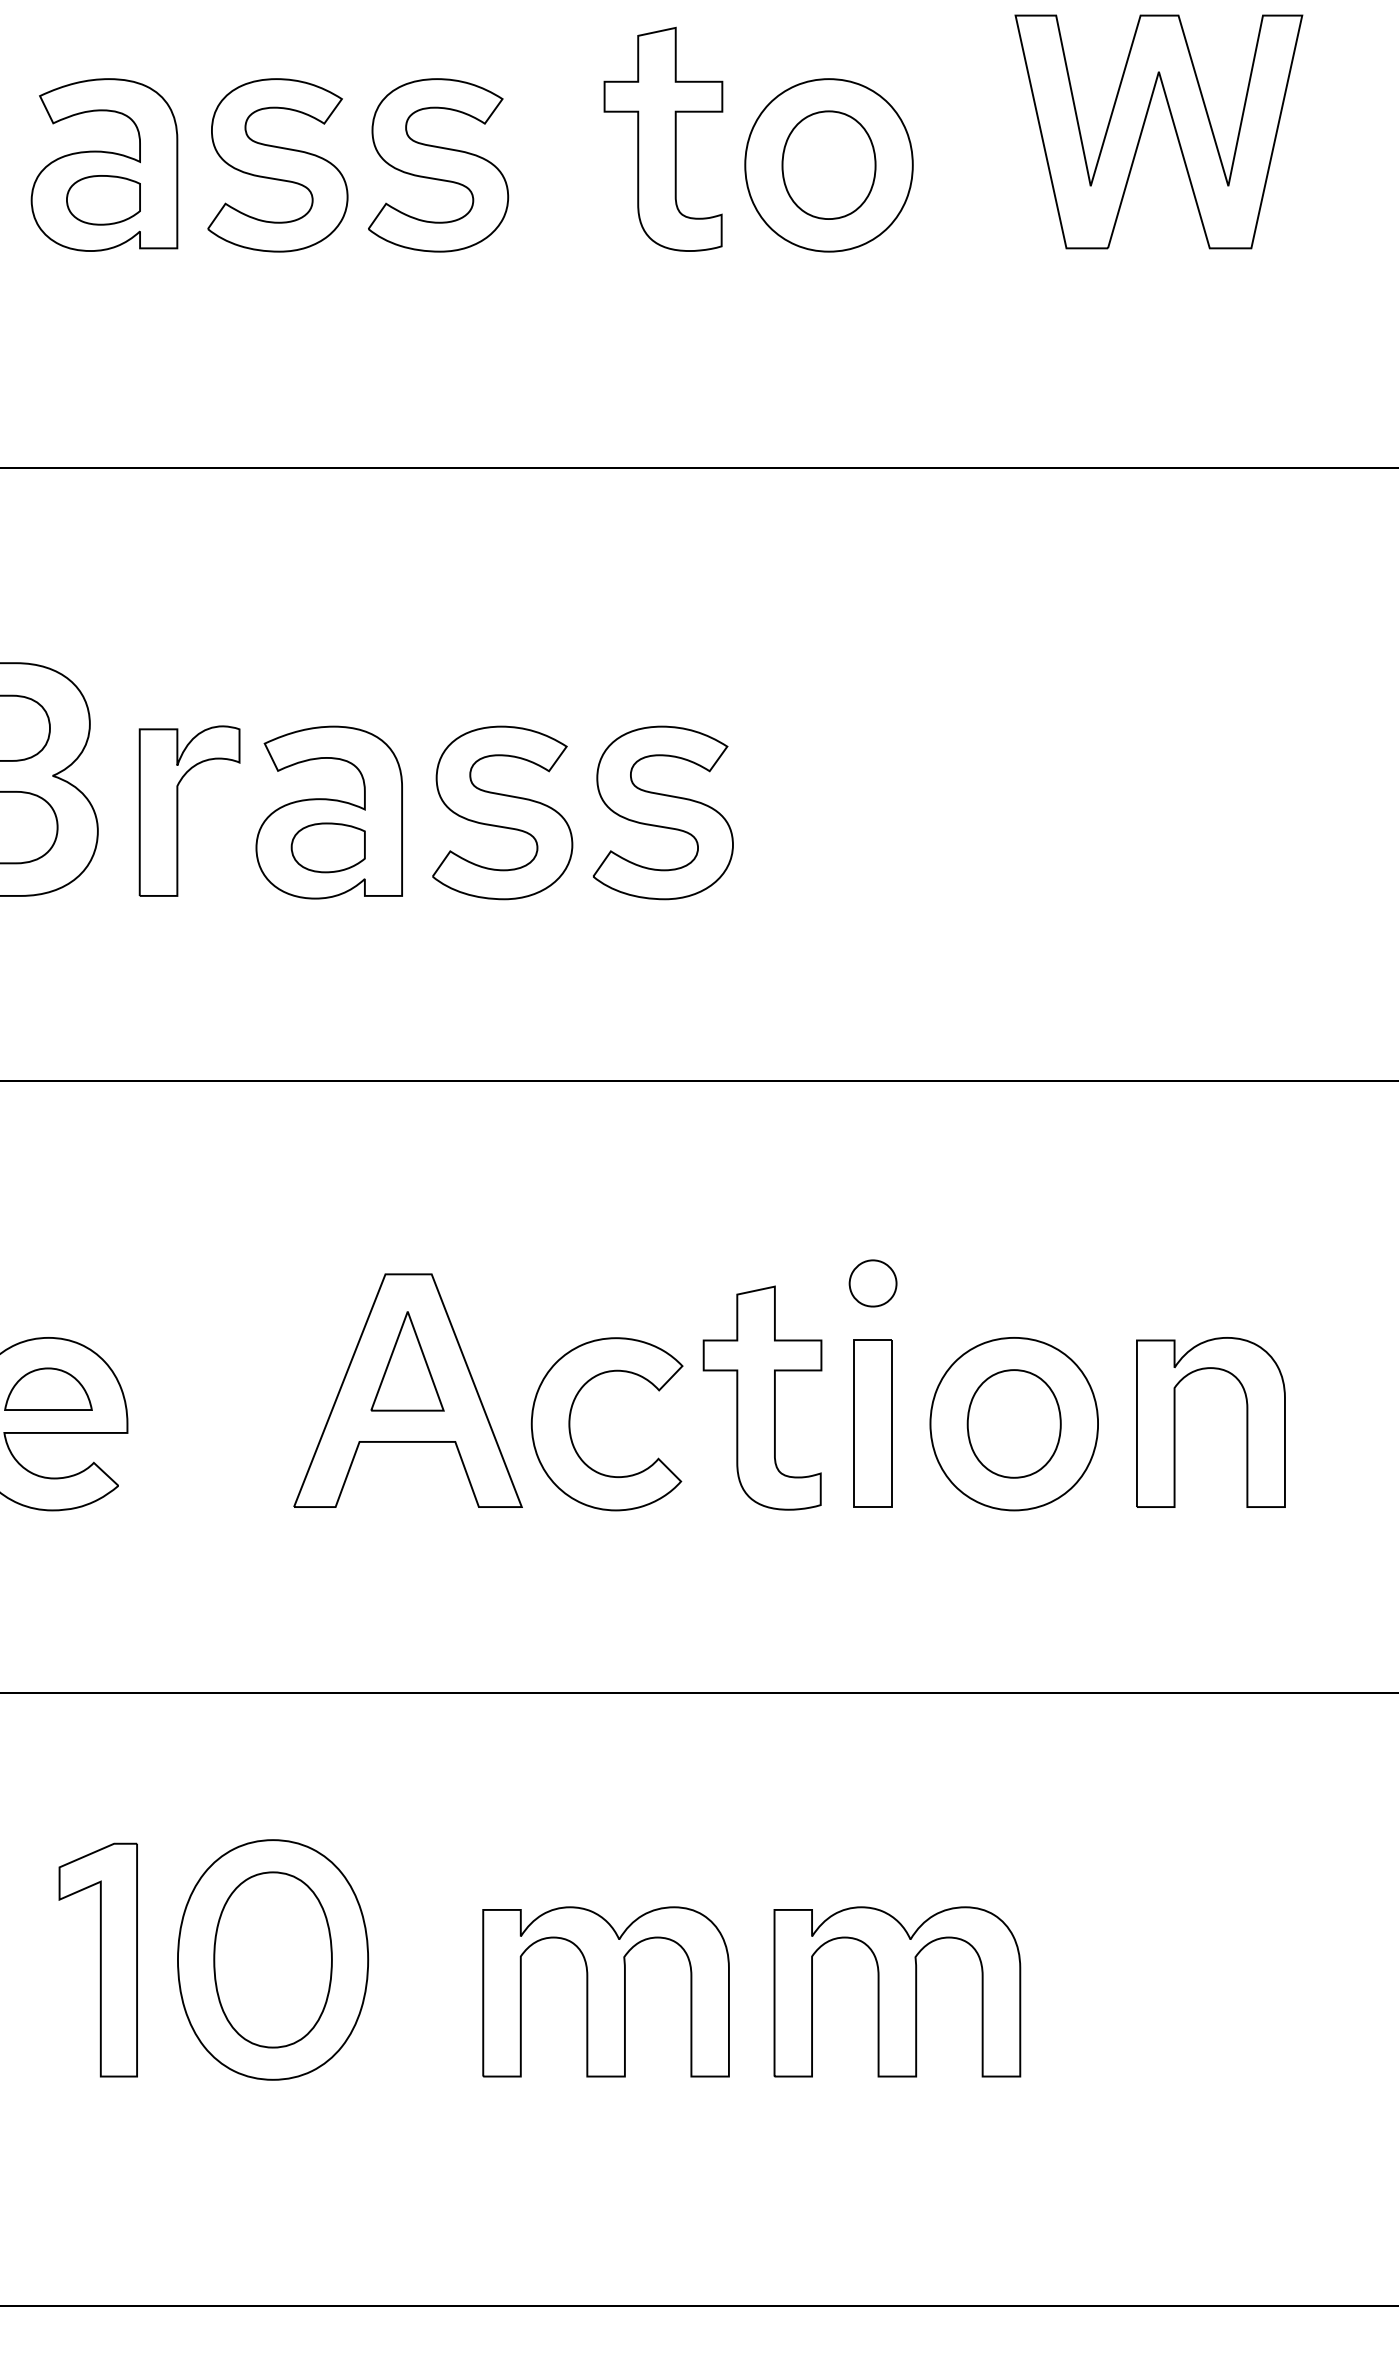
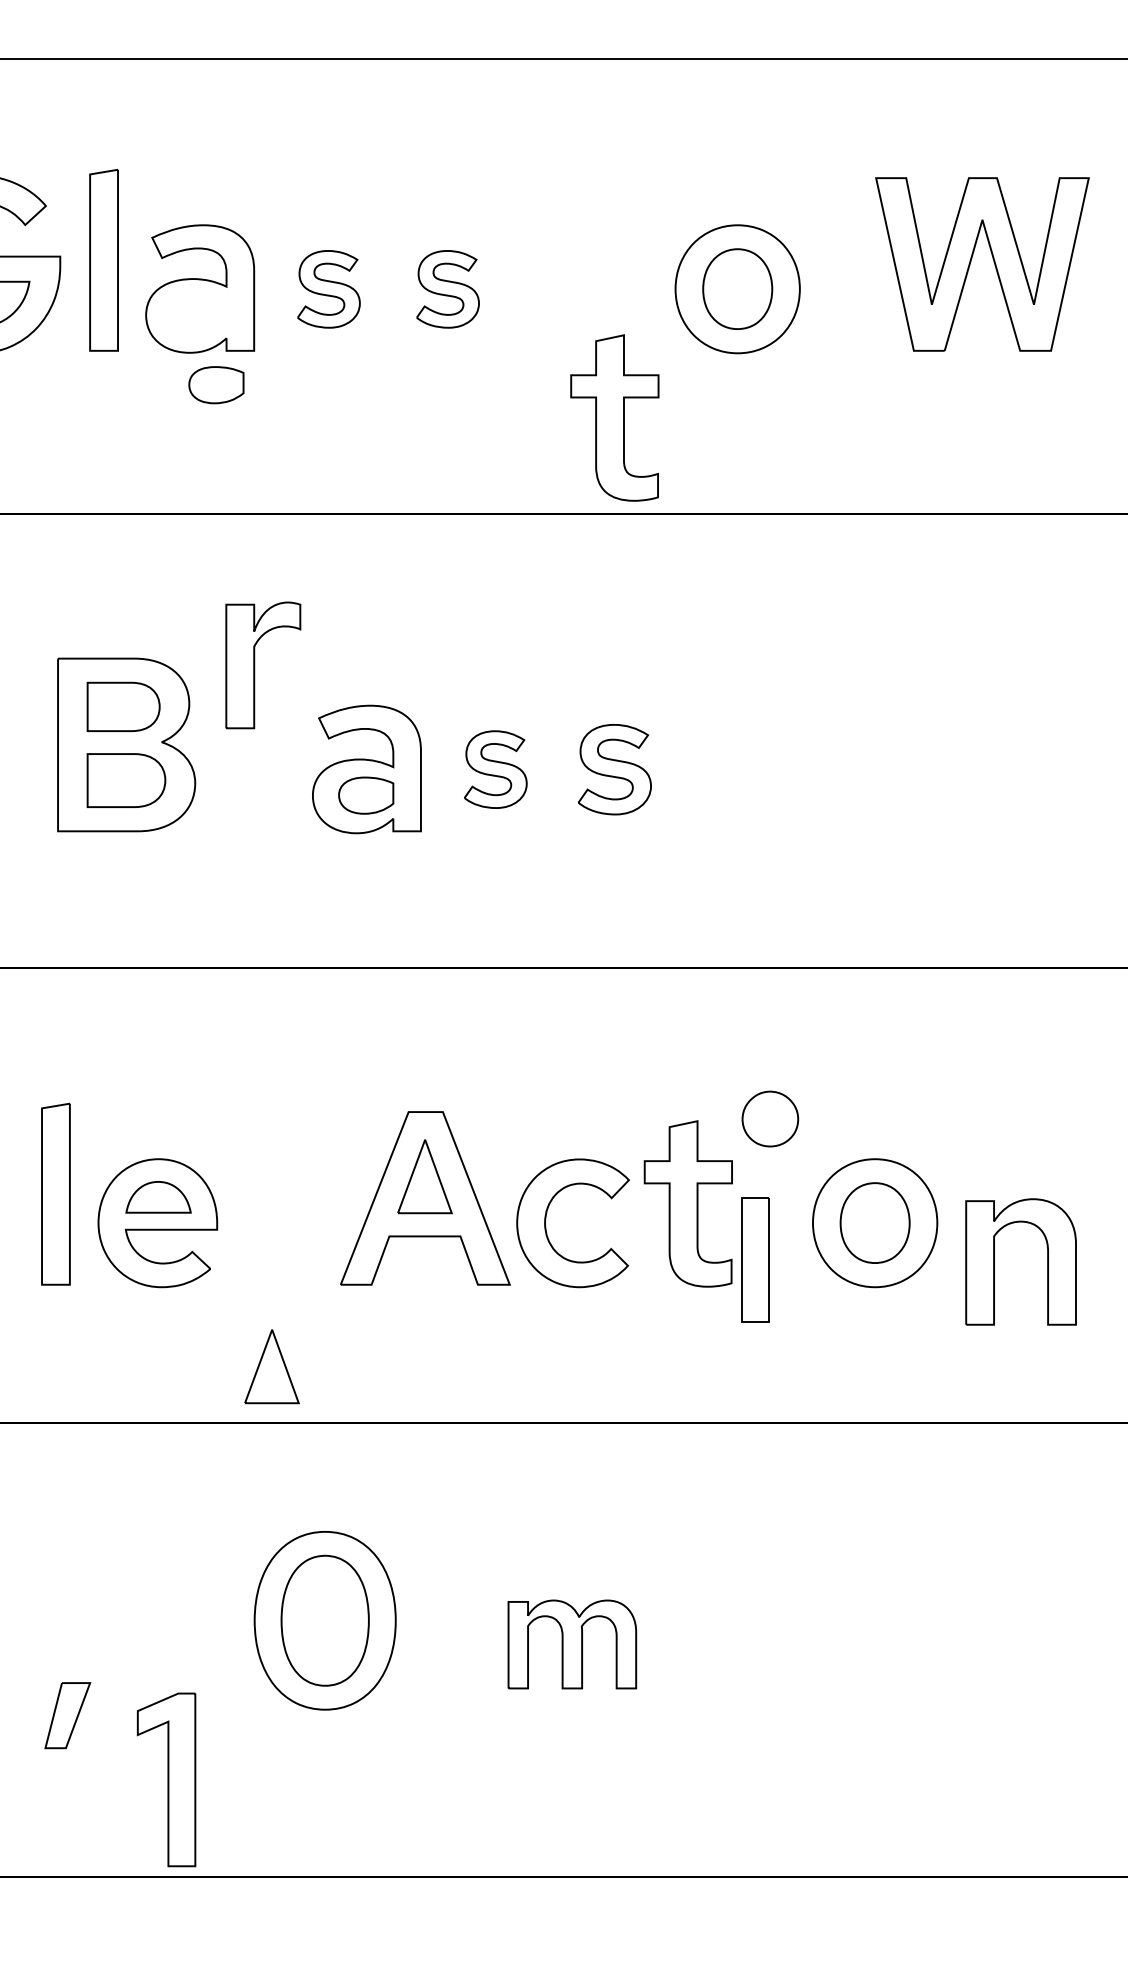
part: (662, 138) -> (614, 417), moved
part: (277, 165) -> (328, 289), size x0.6
part: (437, 165) -> (447, 289), size x0.6
part: (103, 200) -> (216, 385), moved
part: (179, 811) -> (255, 665), moved
part: (502, 812) -> (495, 769), size x0.6
part: (662, 812) -> (614, 769), size x0.7
part: (873, 1282) -> (770, 1118), size x1.6
part: (1175, 1421) -> (994, 1261), moved
part: (873, 1423) -> (755, 1259), moved
part: (200, 1617) -> (271, 1366), added
part: (98, 1959) -> (166, 1779), moved
part: (606, 1991) -> (572, 1644), size x0.7
part: (897, 1991) -> (788, 1644), removed

